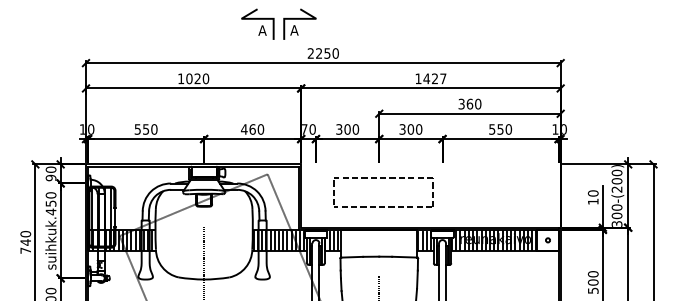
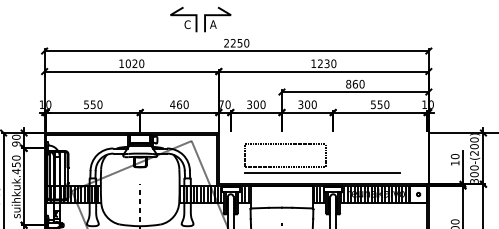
text: (262, 30) -> (187, 24), A -> C
text: (434, 78) -> (326, 63), 1427 -> 1230
text: (461, 103) -> (348, 83), 360 -> 860
line: (428, 213) -> (321, 172), added

